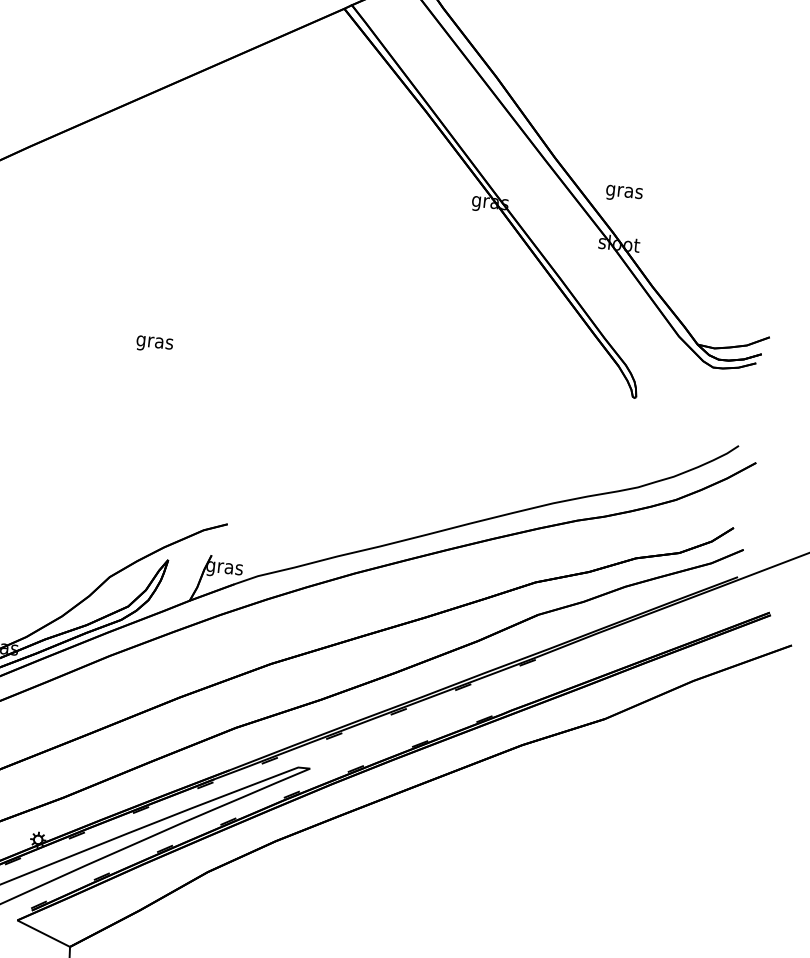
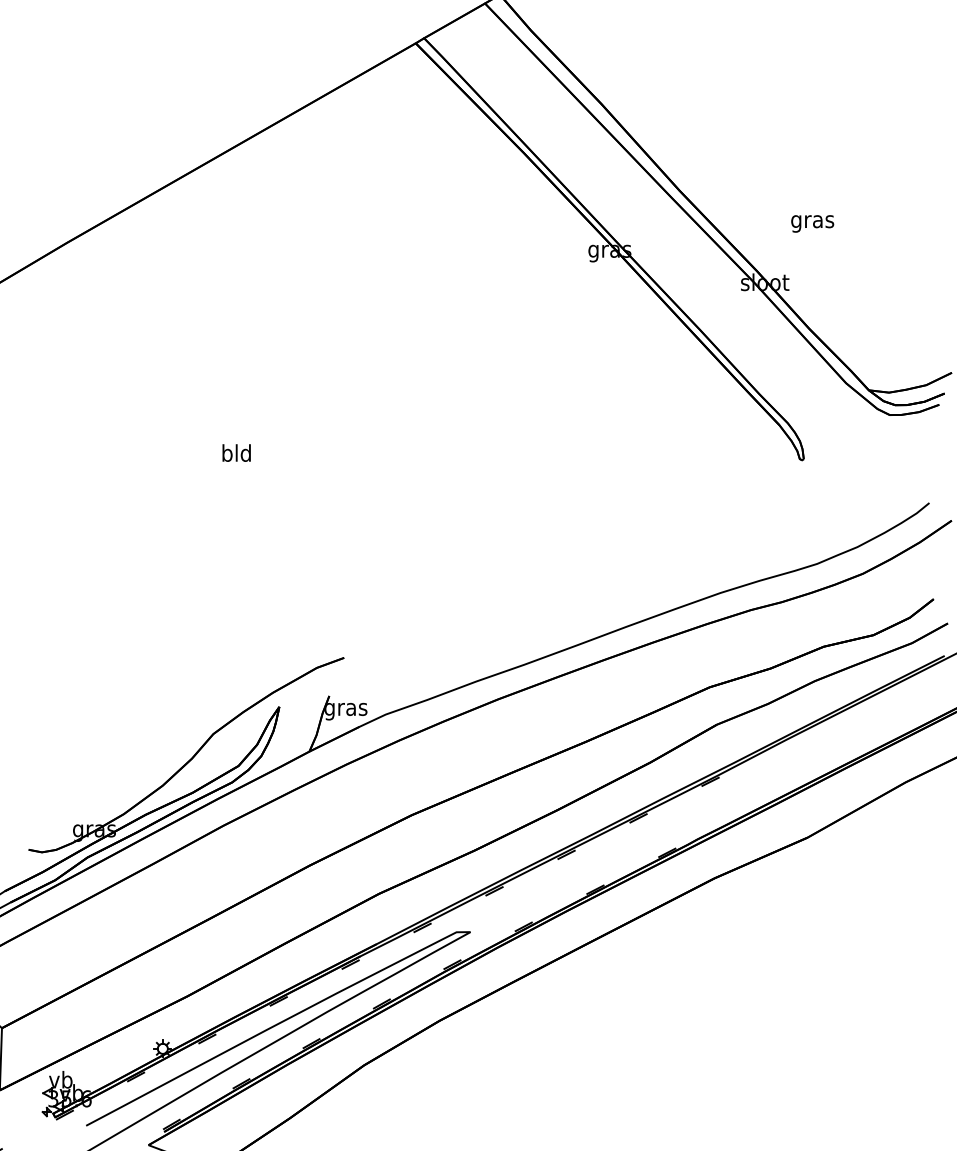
text: (624, 193) -> (812, 223), moved
text: (154, 342) -> (236, 455), gras -> bld

